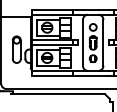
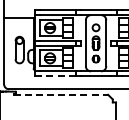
line: (54, 76) -> (57, 76), solid -> dashed
line: (57, 94) -> (60, 94), solid -> dashed

